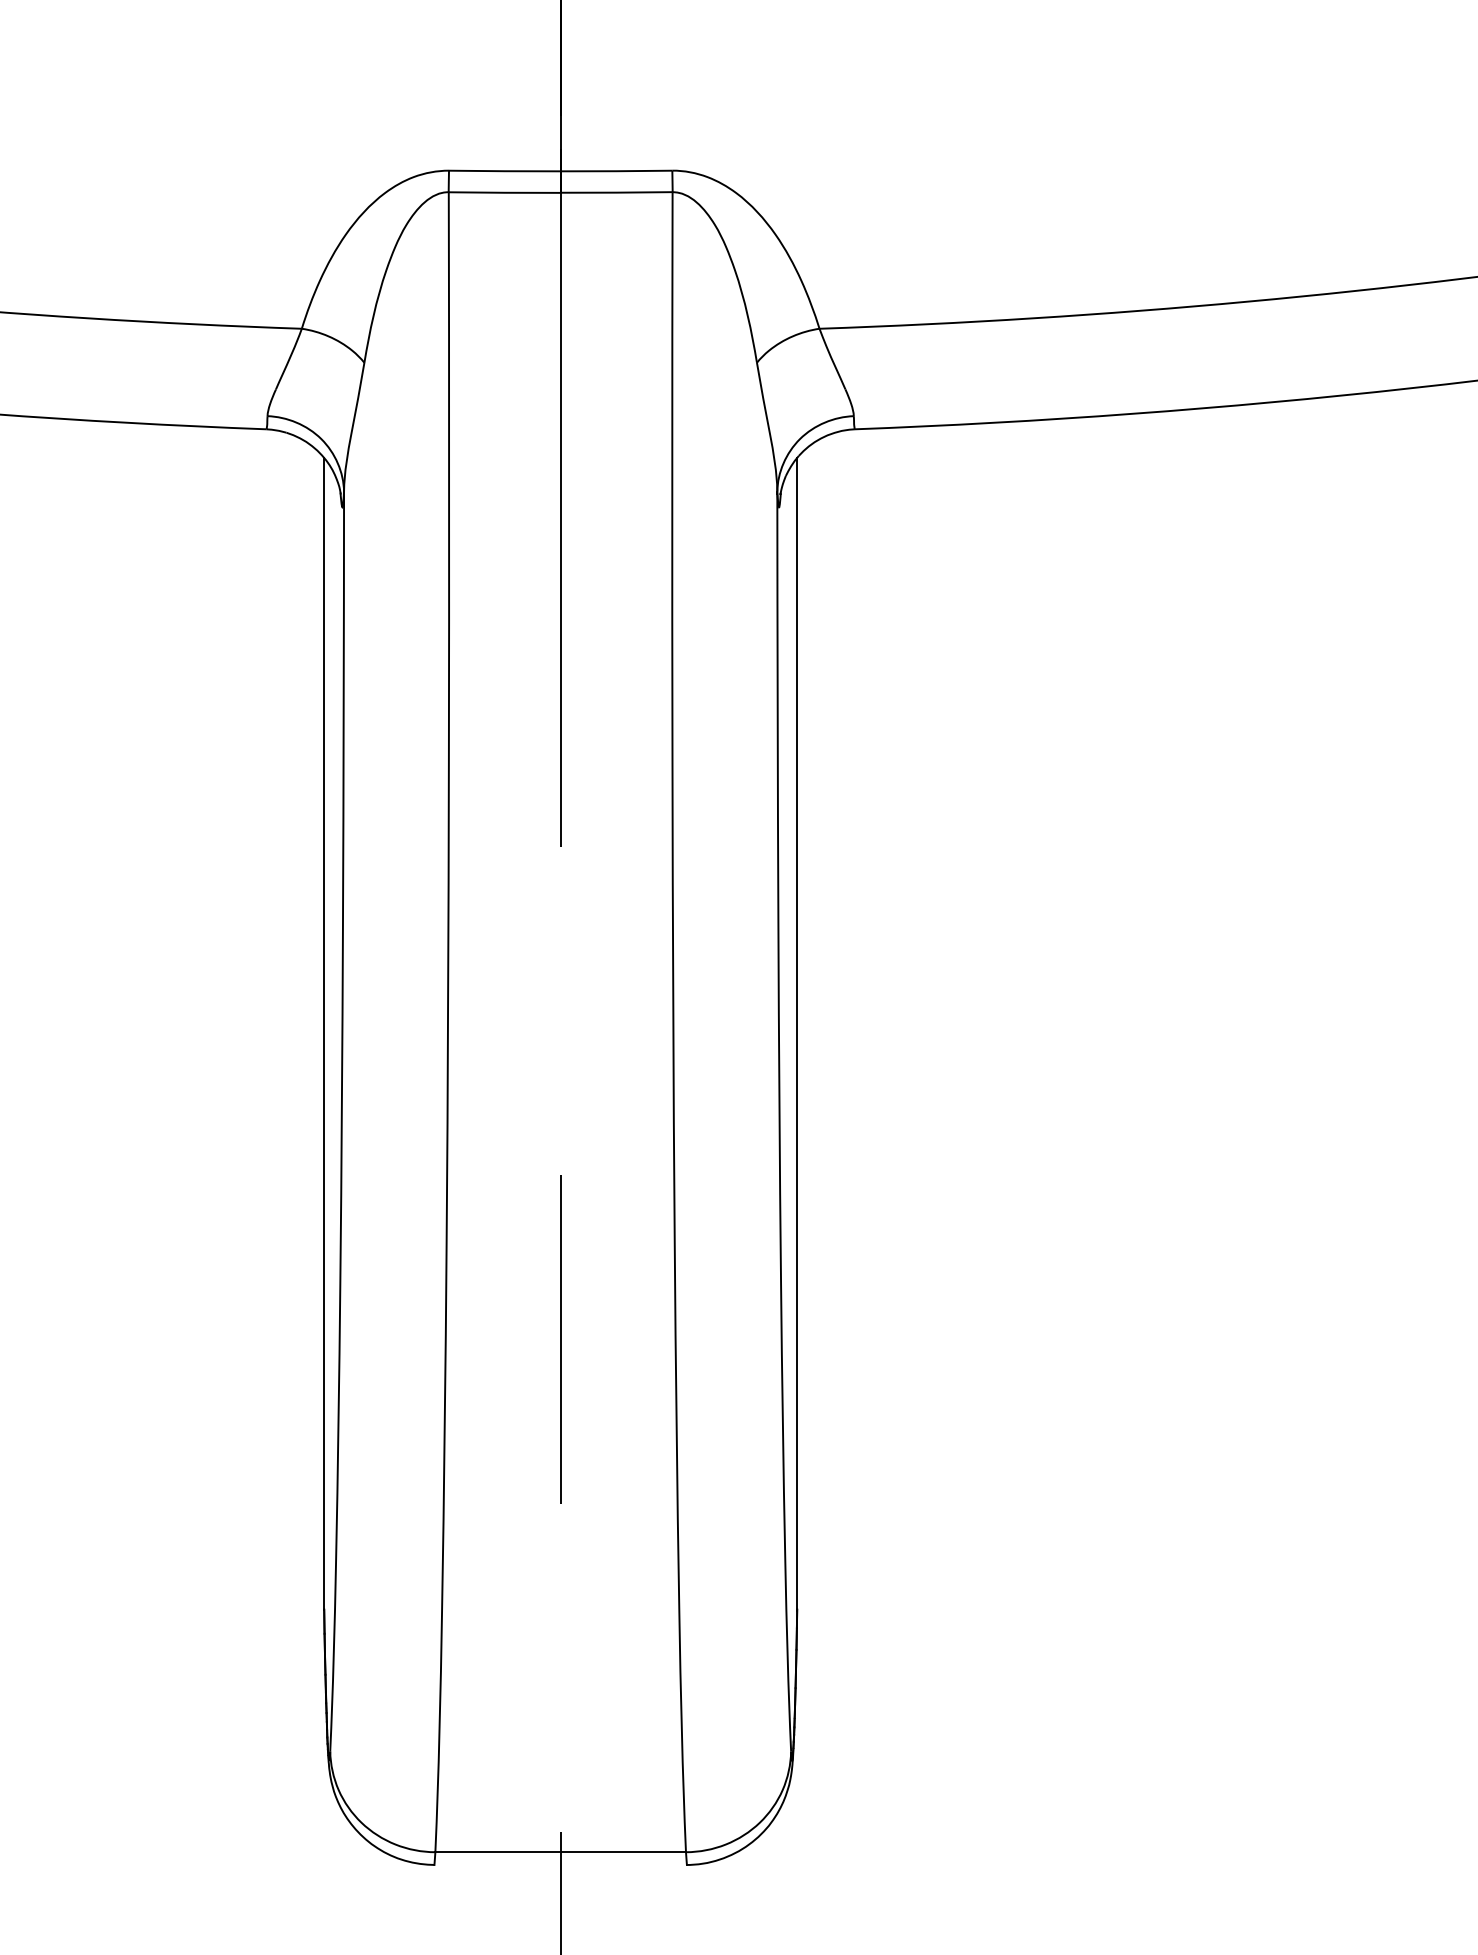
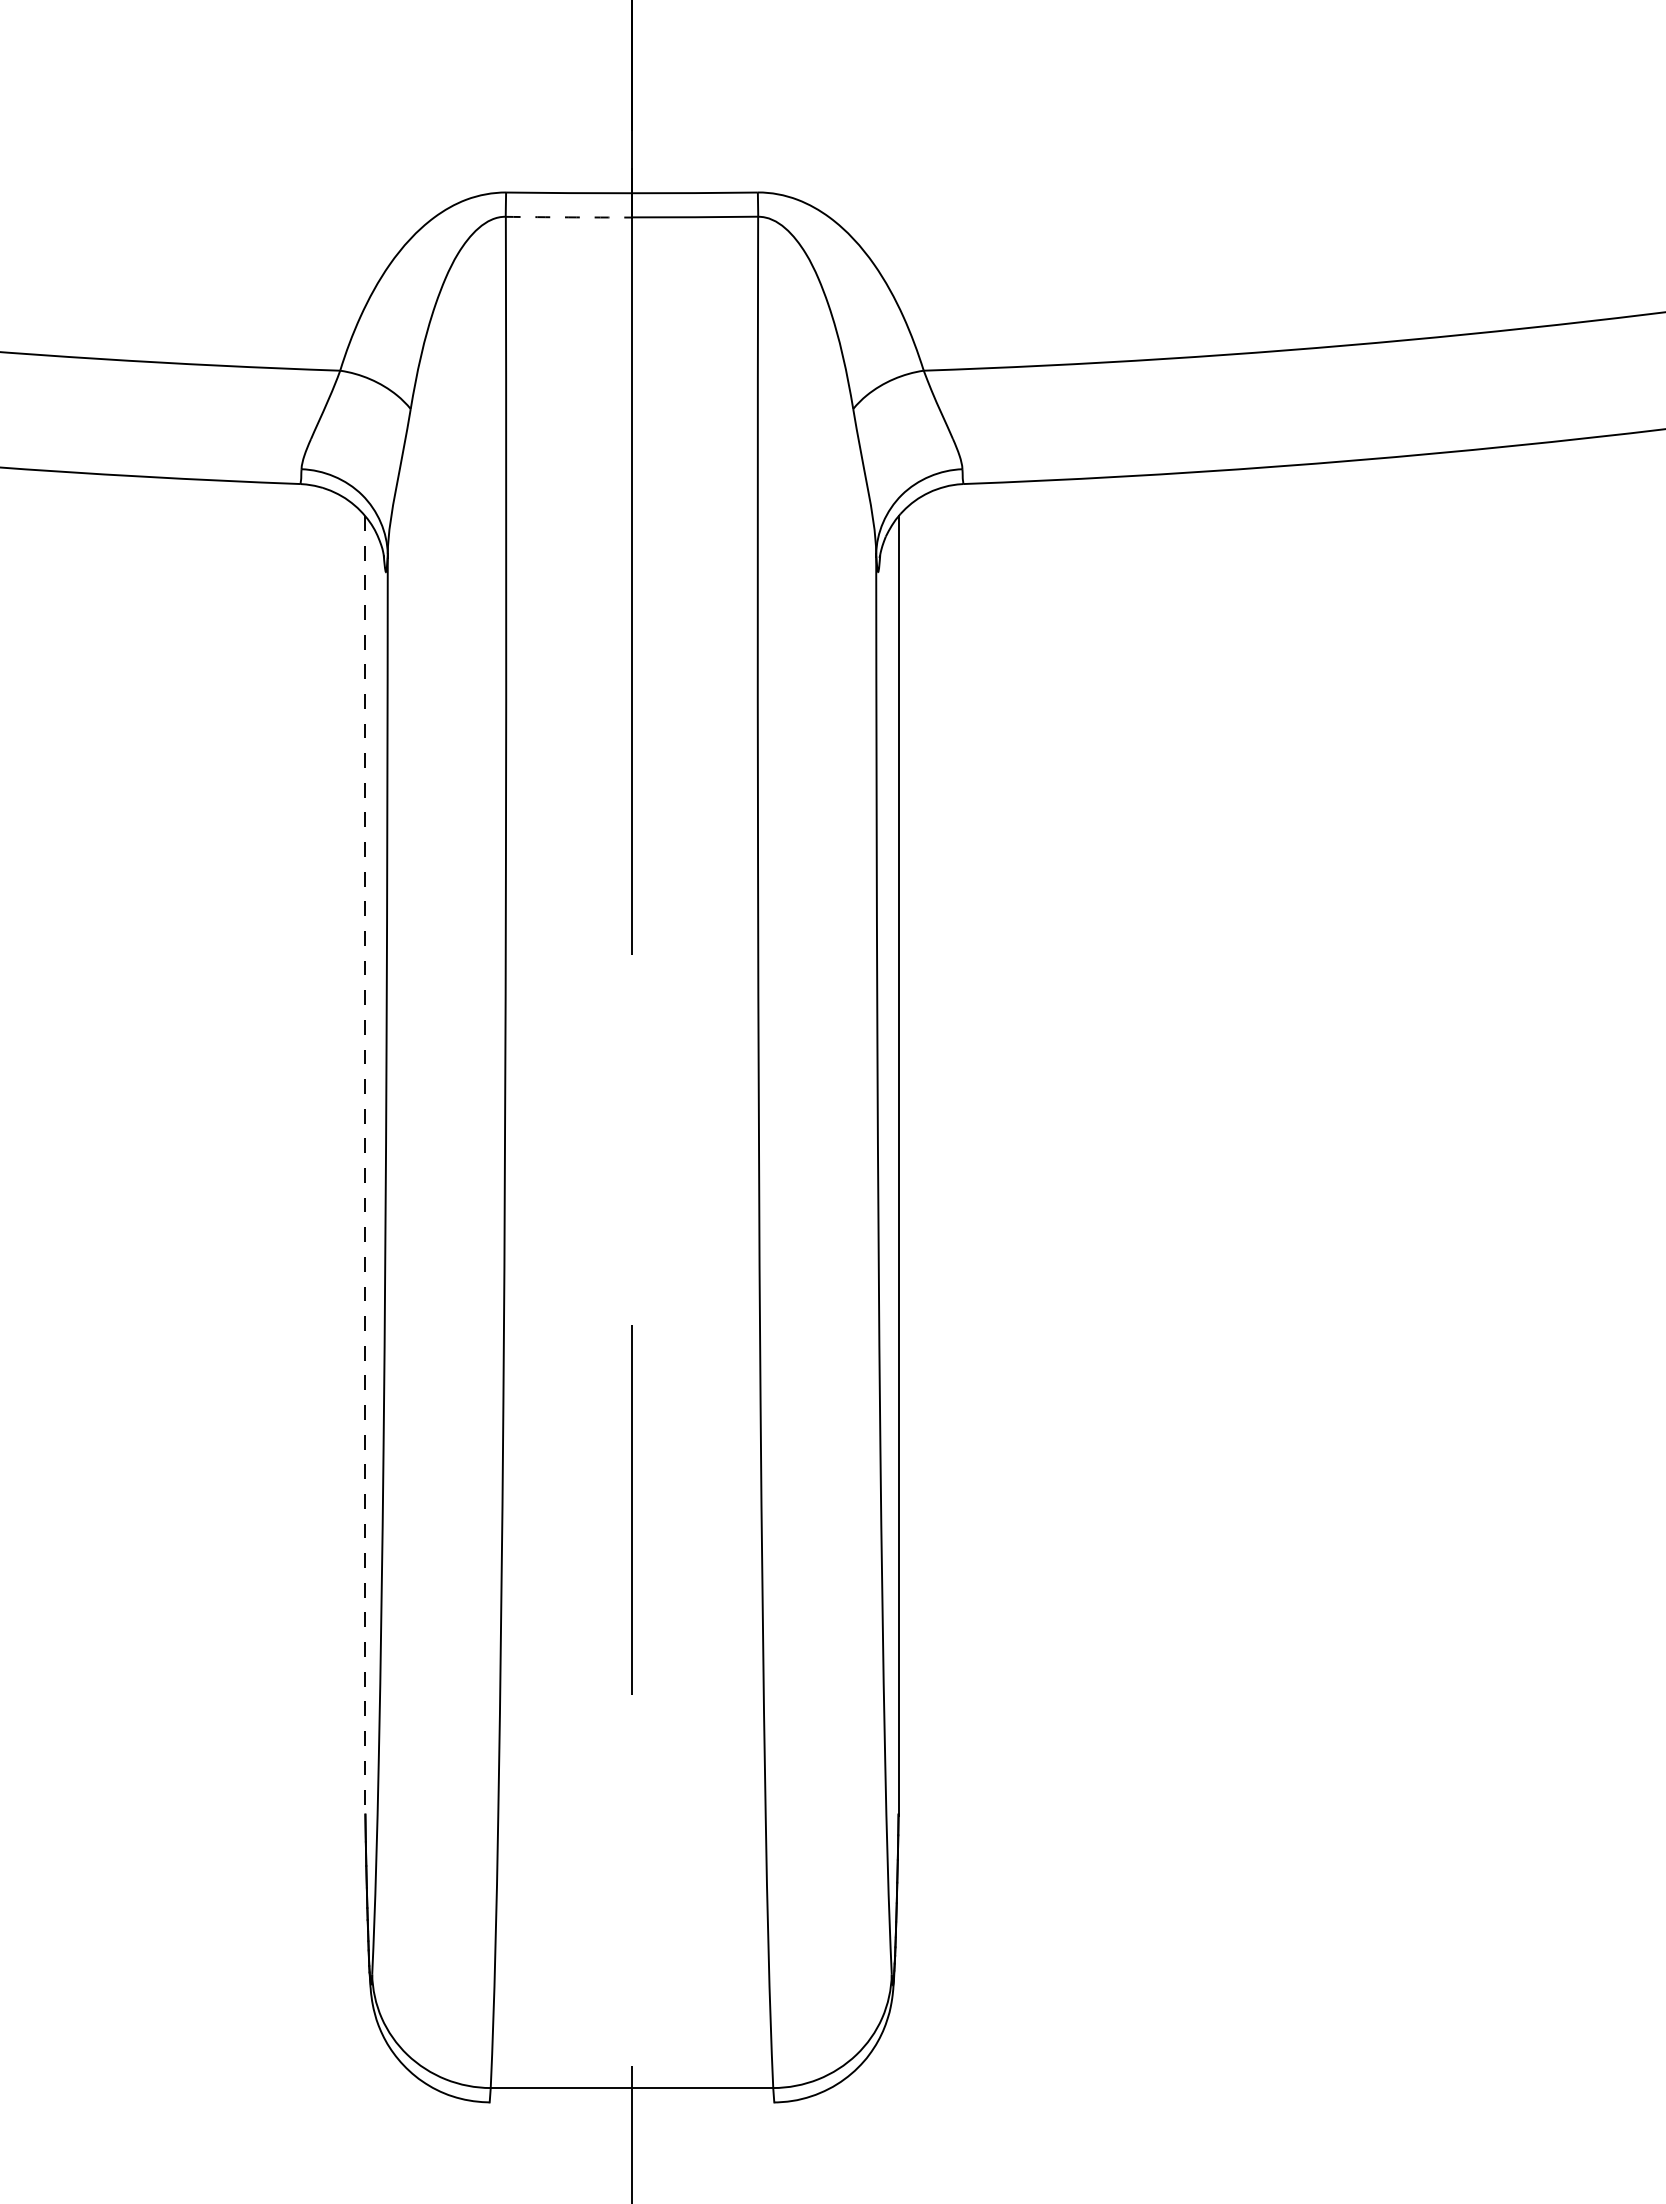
arc: (504, 192) -> (568, 217), solid -> dashed
line: (324, 1033) -> (365, 1165), solid -> dashed

